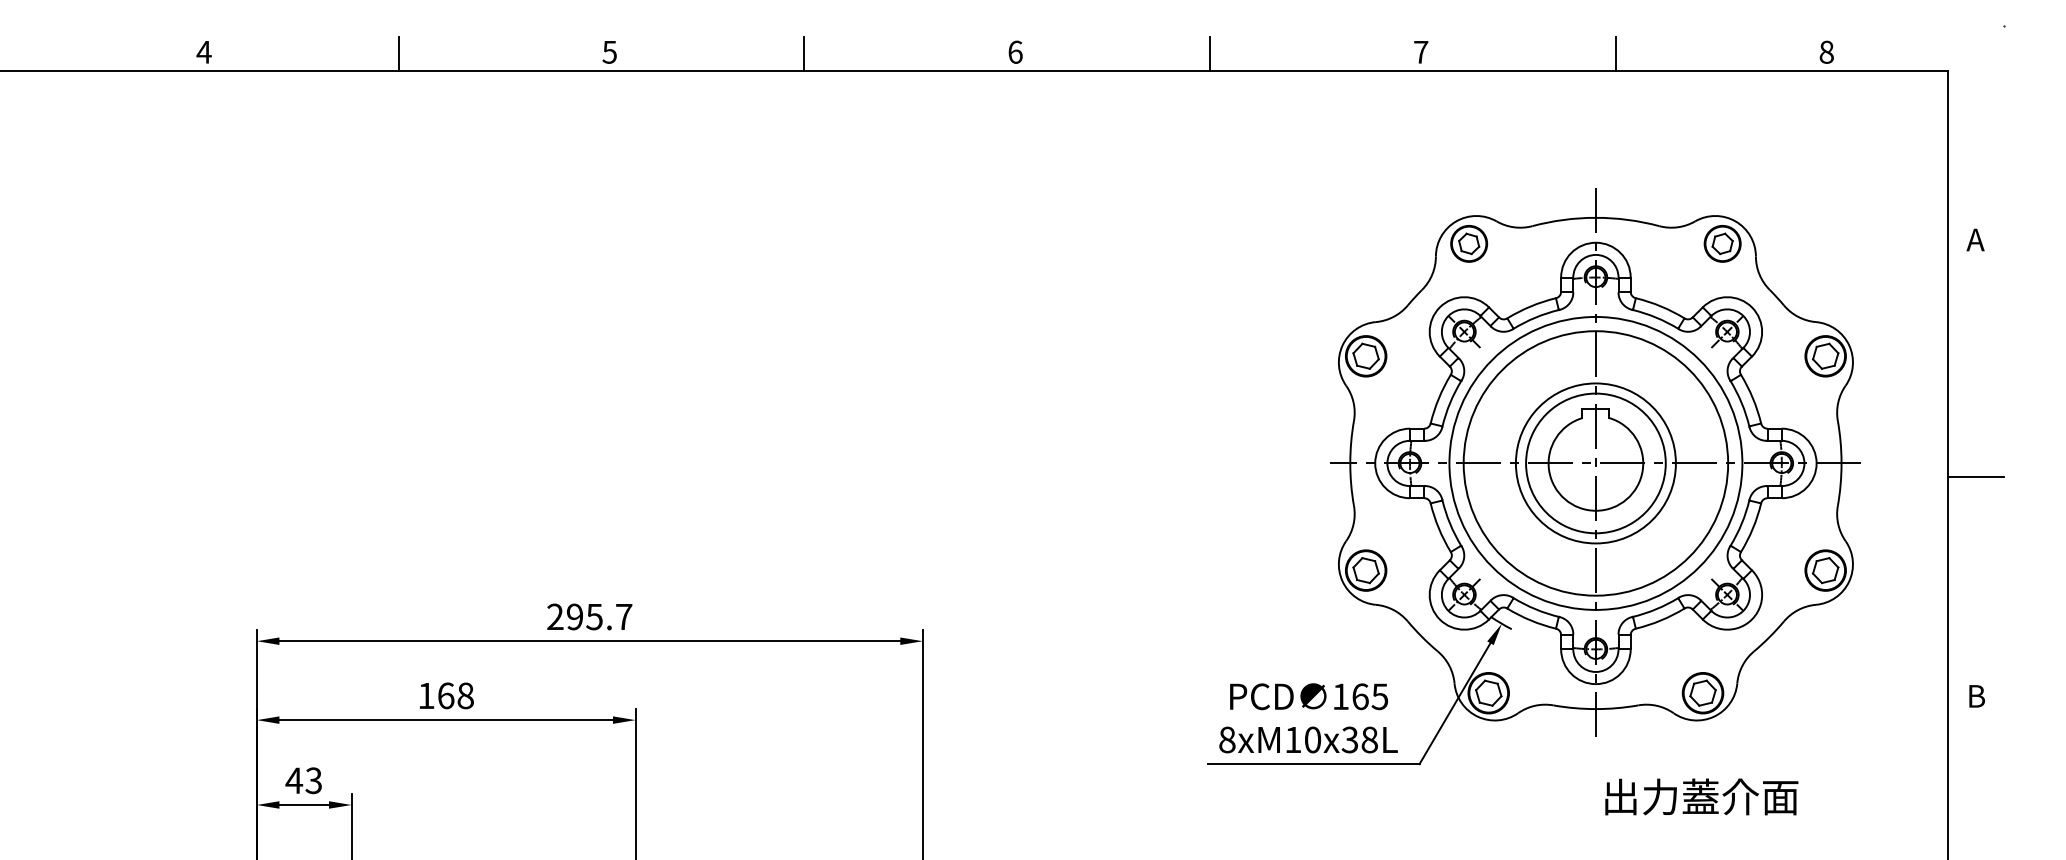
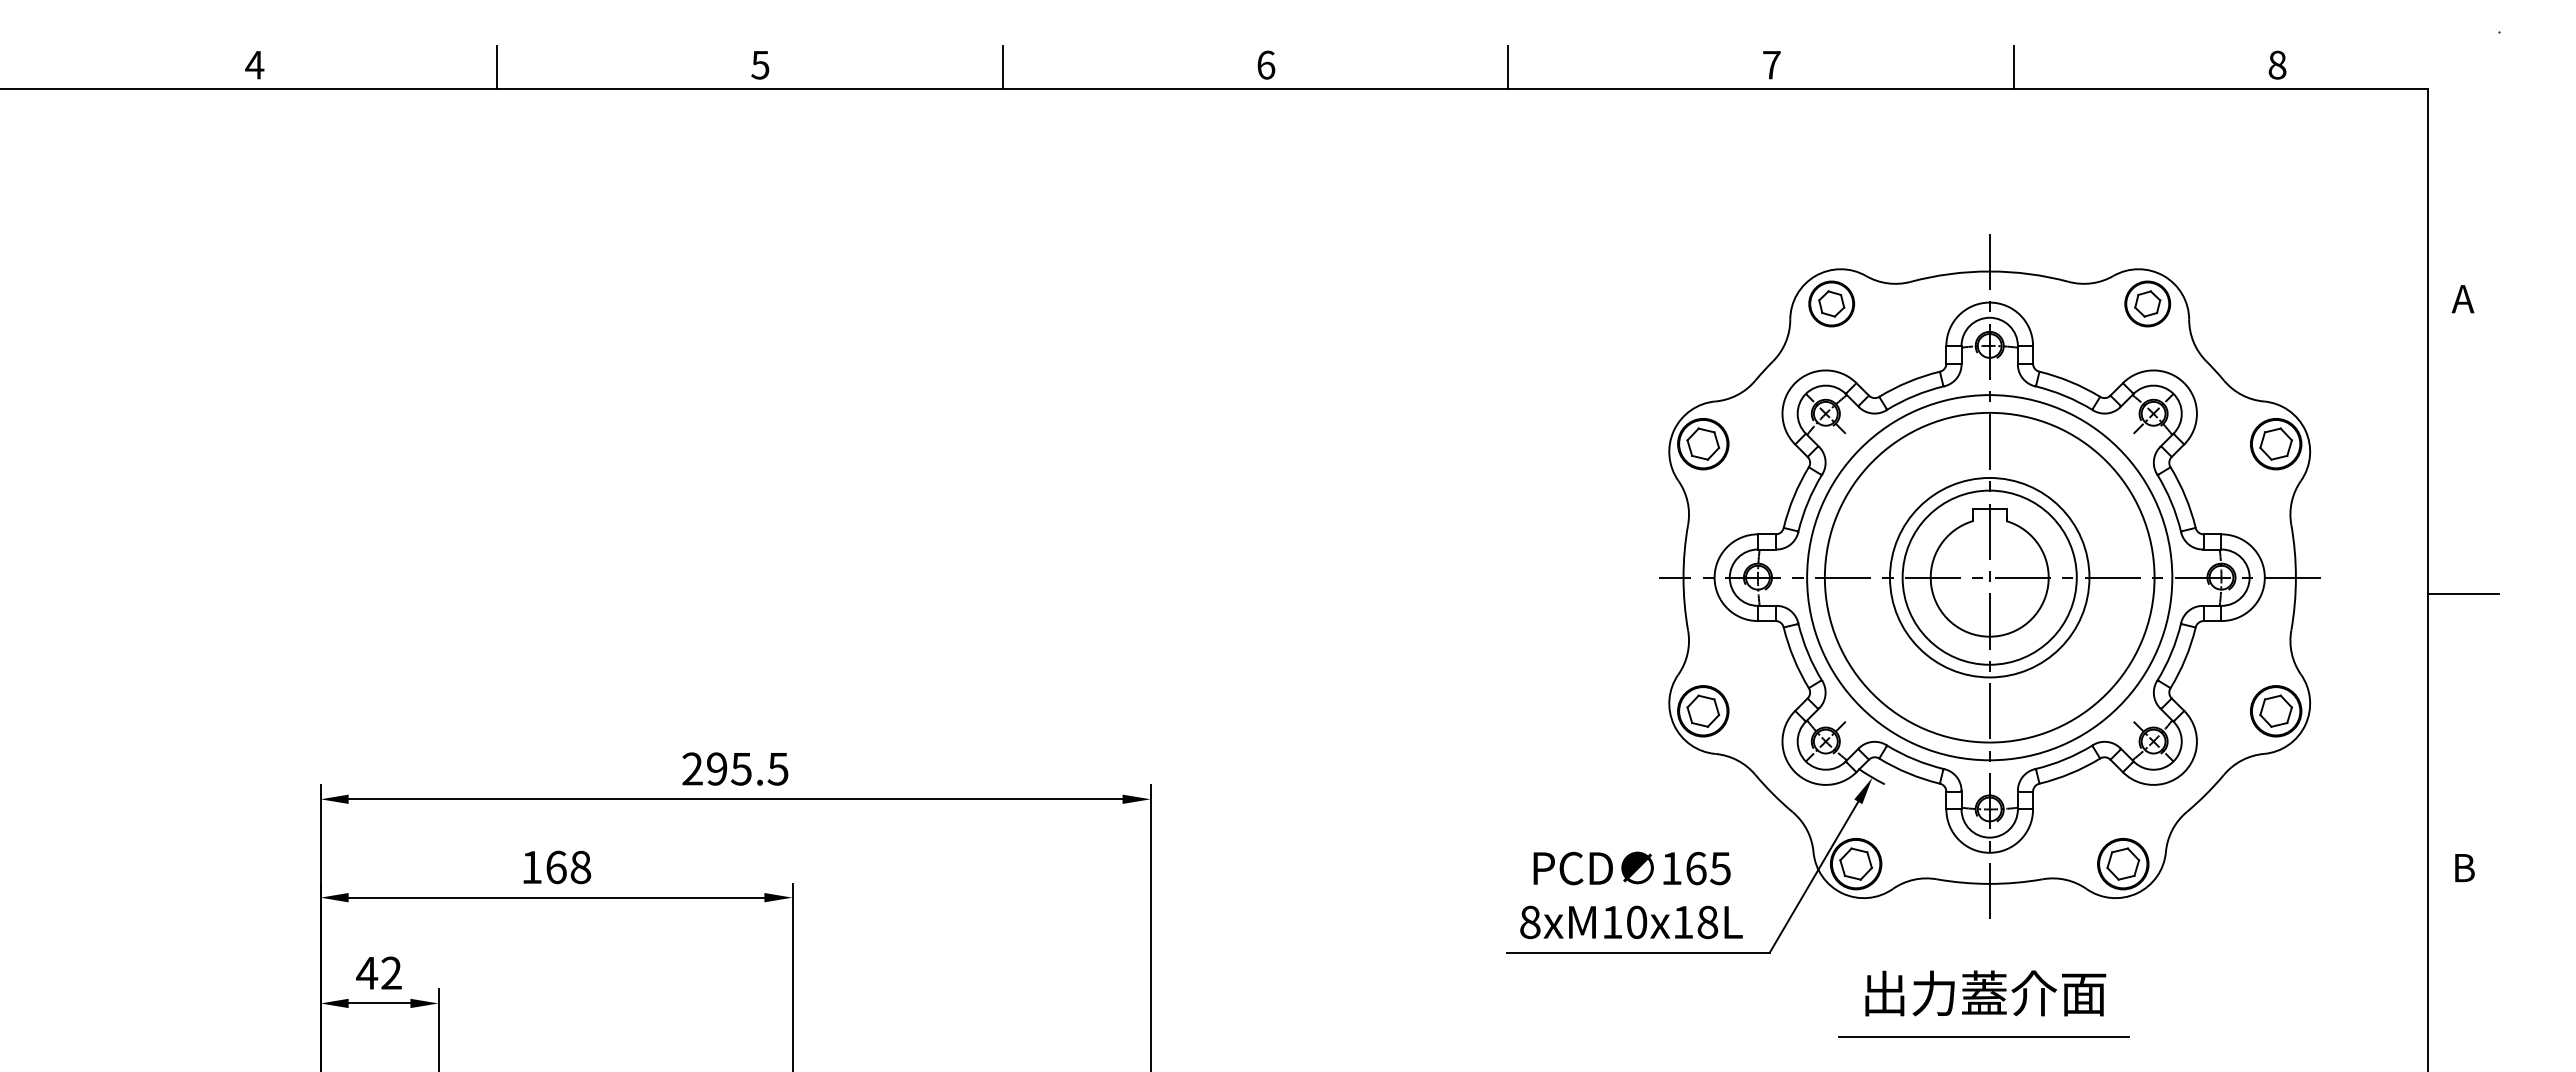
text: (623, 617) -> (777, 769), 295.7 -> 295.5
text: (1349, 740) -> (1682, 922), 8xM10x38L -> 8xM10x18L
text: (313, 780) -> (391, 973), 43 -> 42
text: (1701, 797) -> (1985, 993), moved
line: (1590, 831) -> (1983, 1036), added

